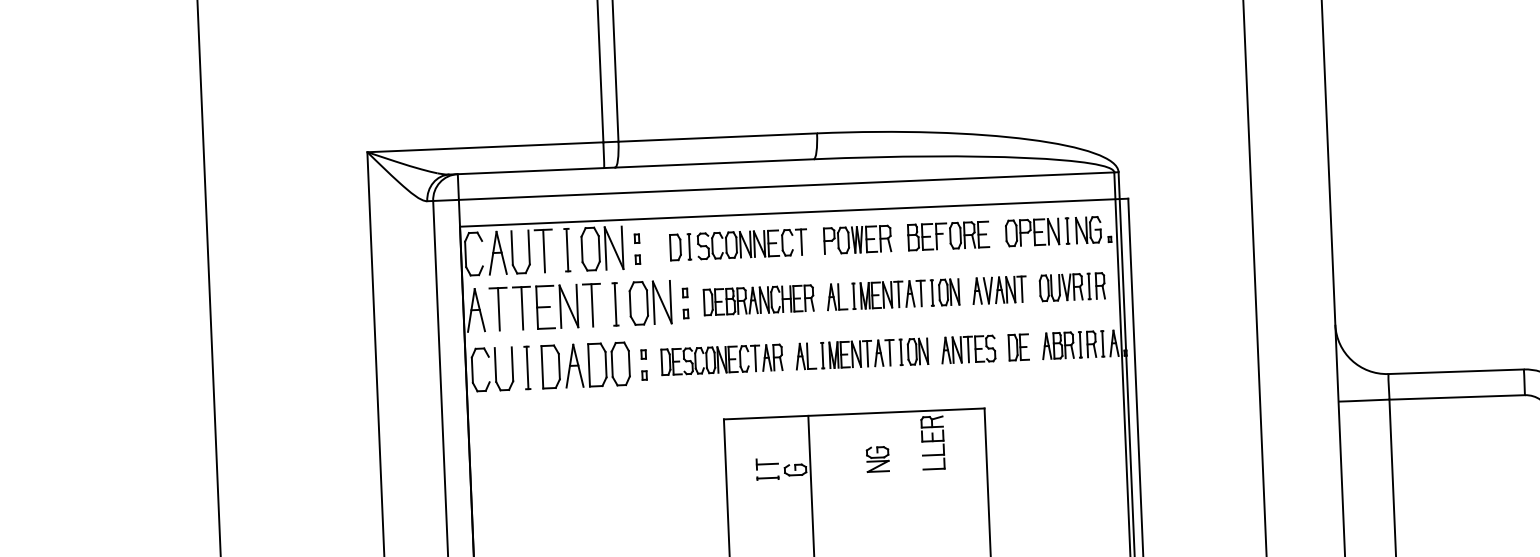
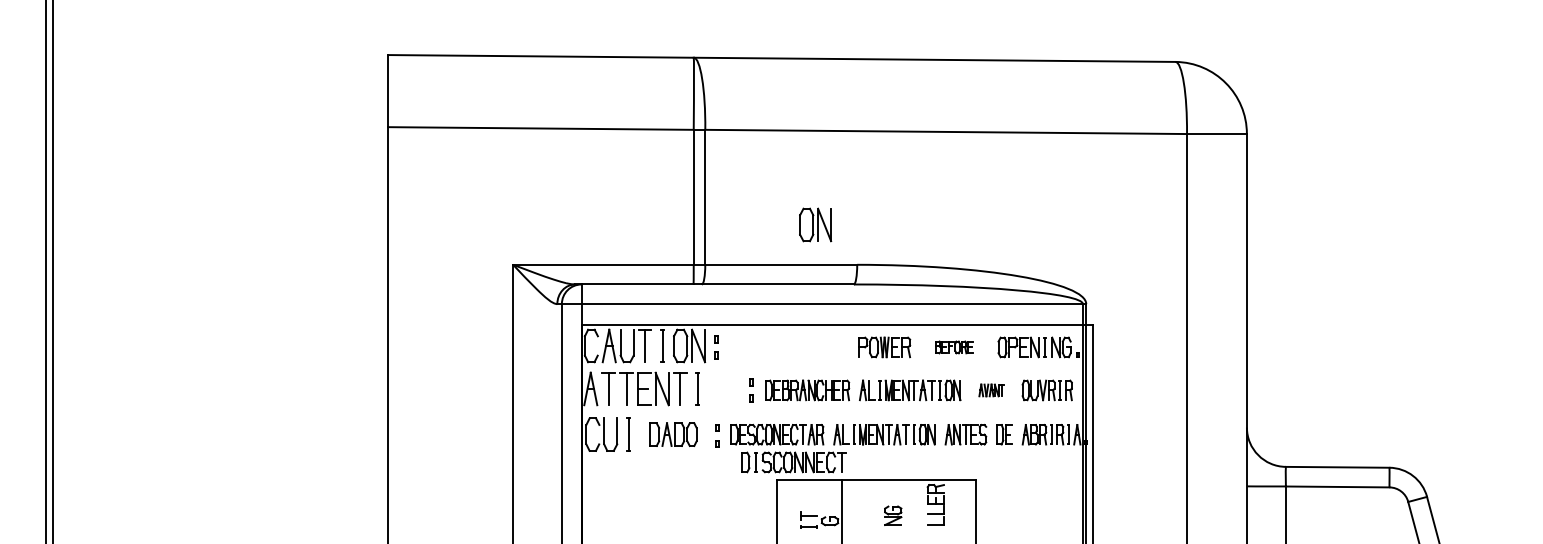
part: (948, 236) -> (954, 347), size x0.6
part: (738, 244) -> (793, 462), moved
part: (999, 290) -> (991, 390), size x0.6
part: (650, 302) -> (815, 224), moved
part: (586, 365) -> (673, 434), size x0.7

